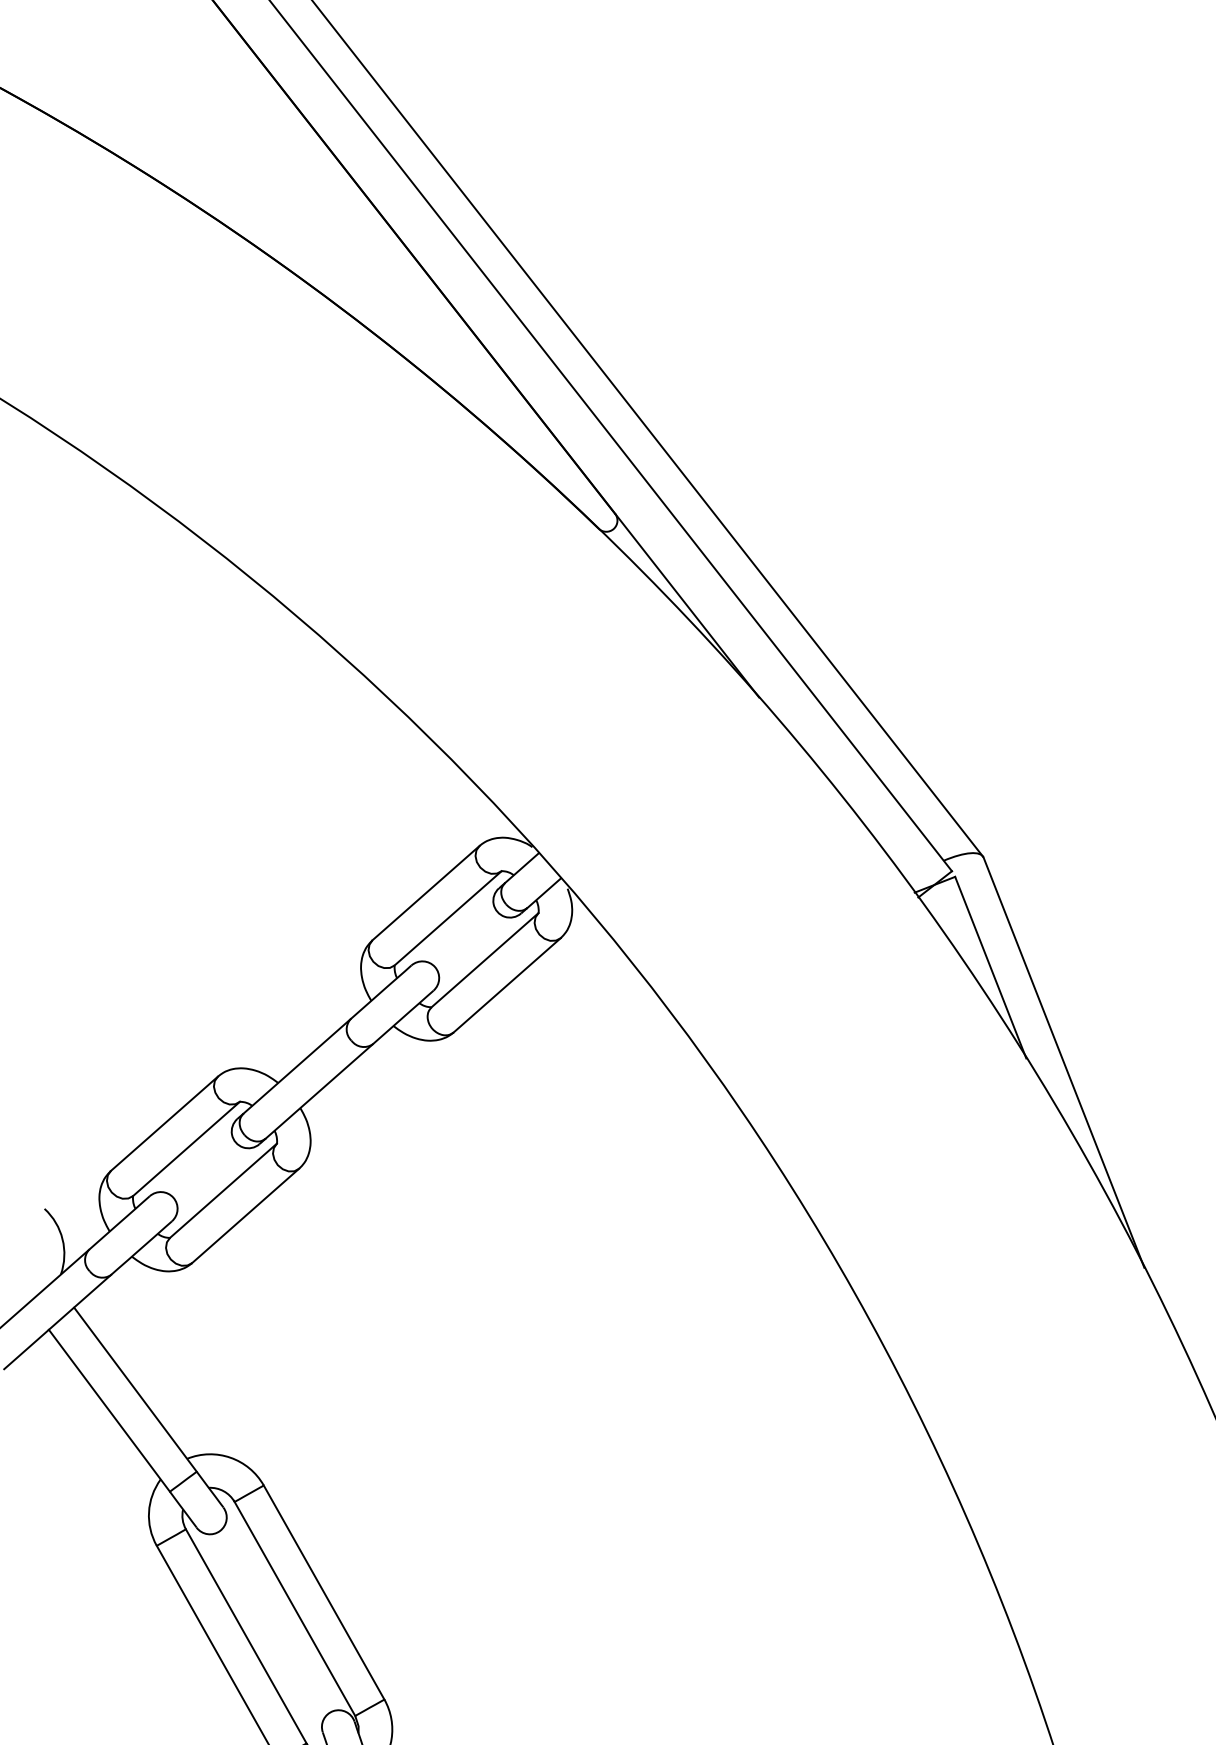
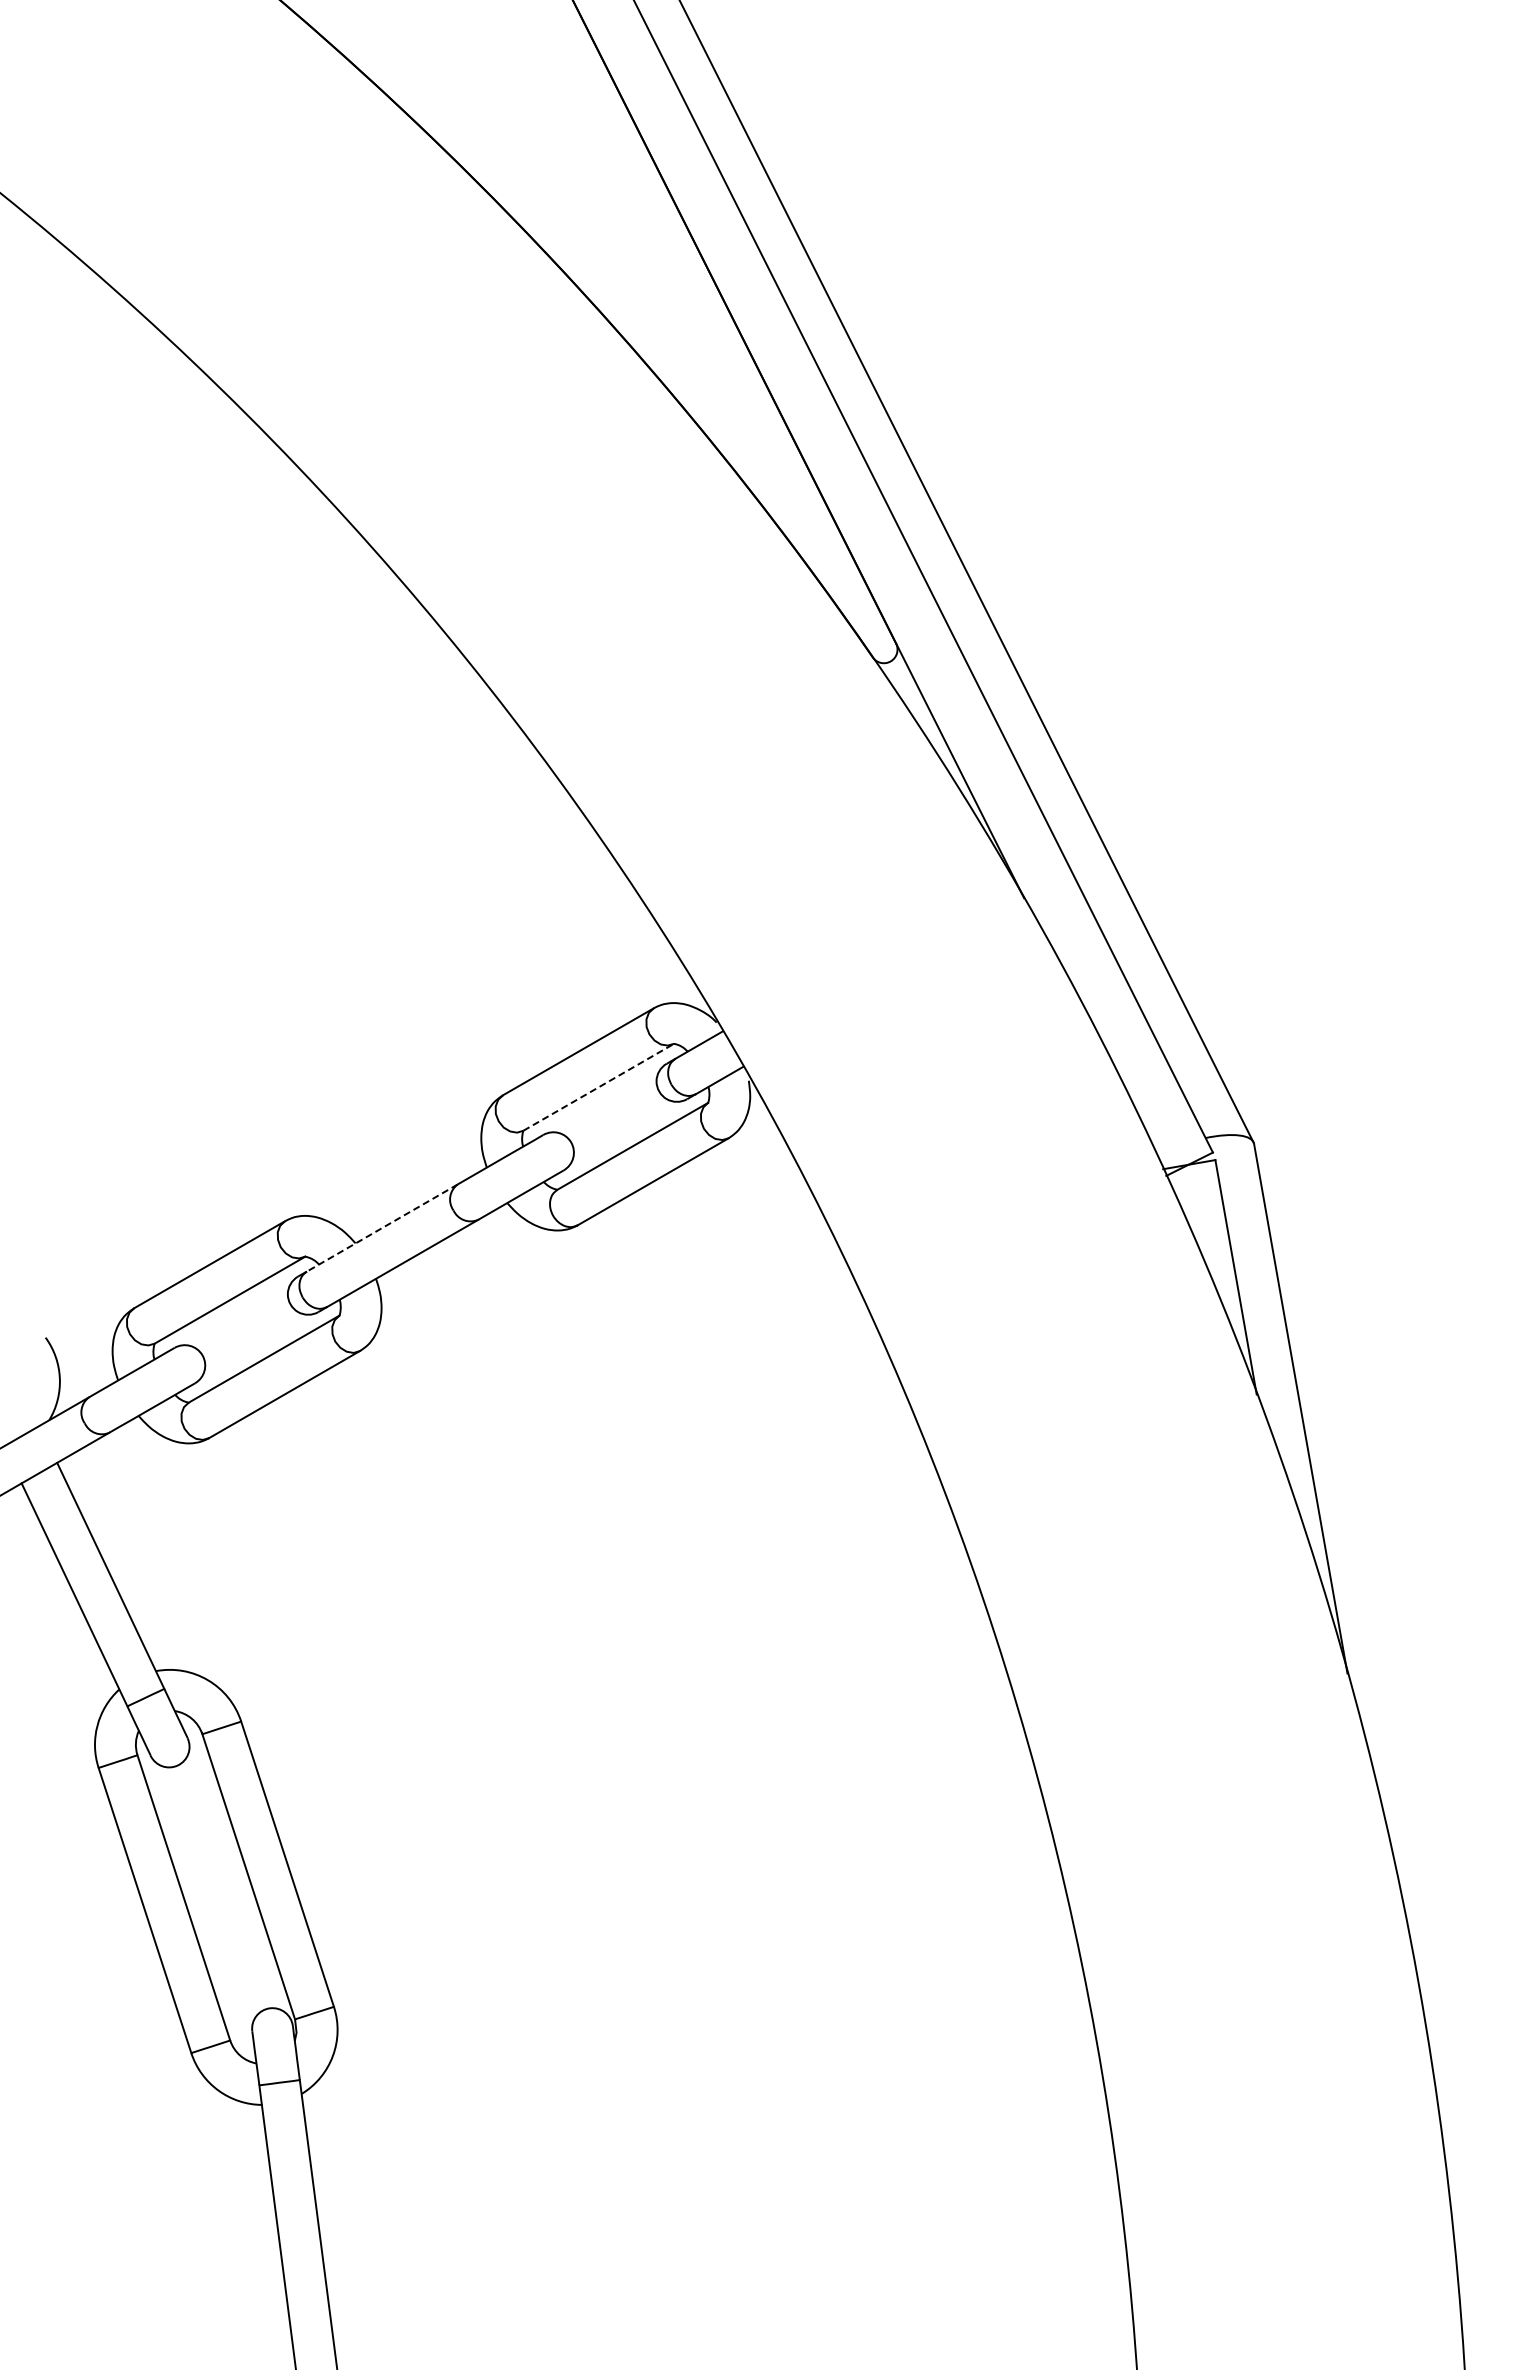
line: (448, 918) -> (599, 1087), solid -> dashed
line: (296, 1066) -> (381, 1228), solid -> dashed

